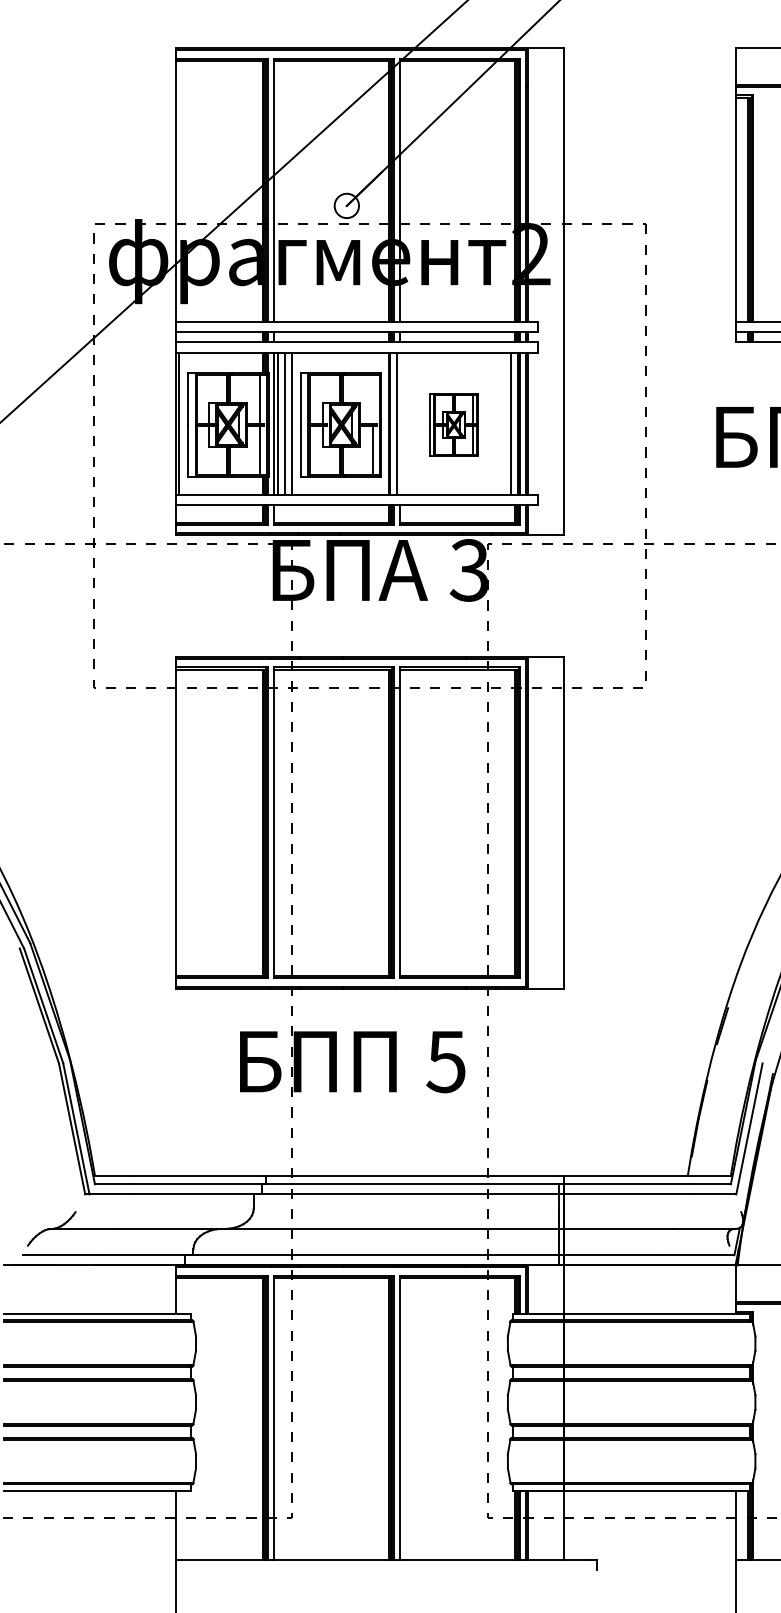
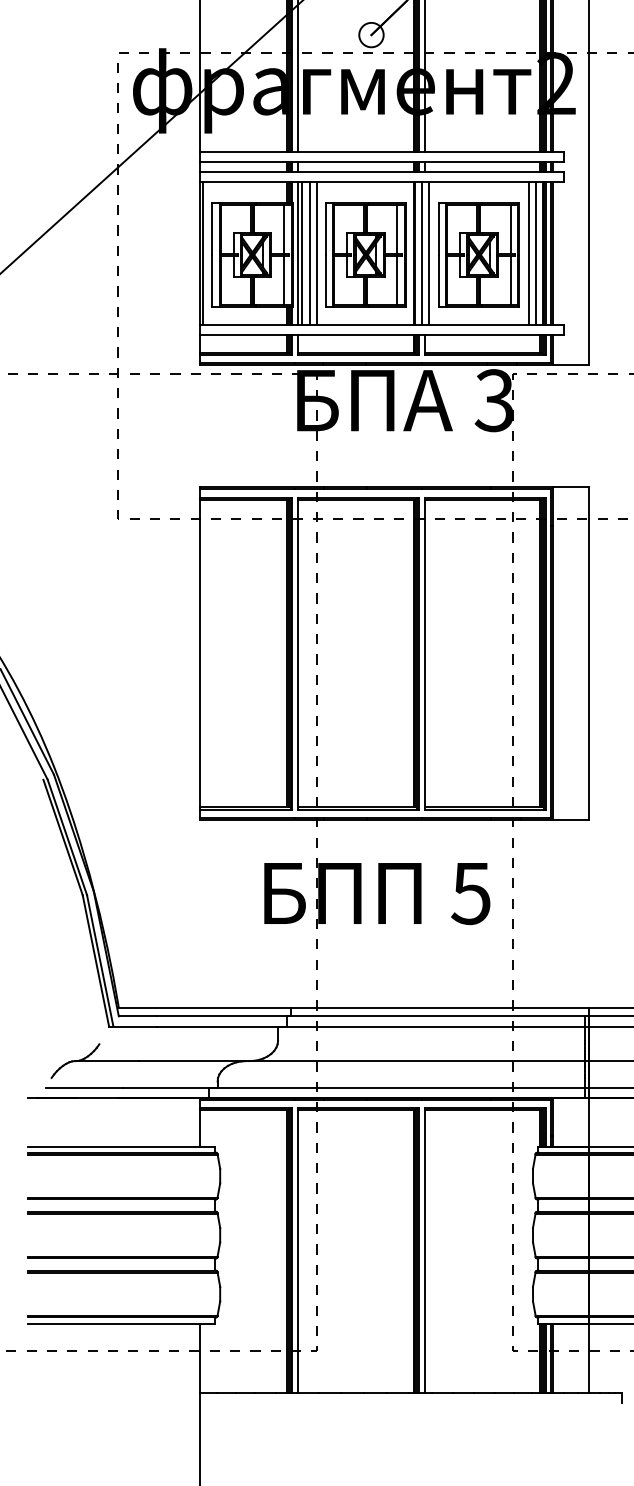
line: (372, 399) -> (397, 229), added
line: (404, 423) -> (429, 253), added
line: (503, 423) -> (528, 253), added
part: (453, 424) -> (478, 254), size x1.67

